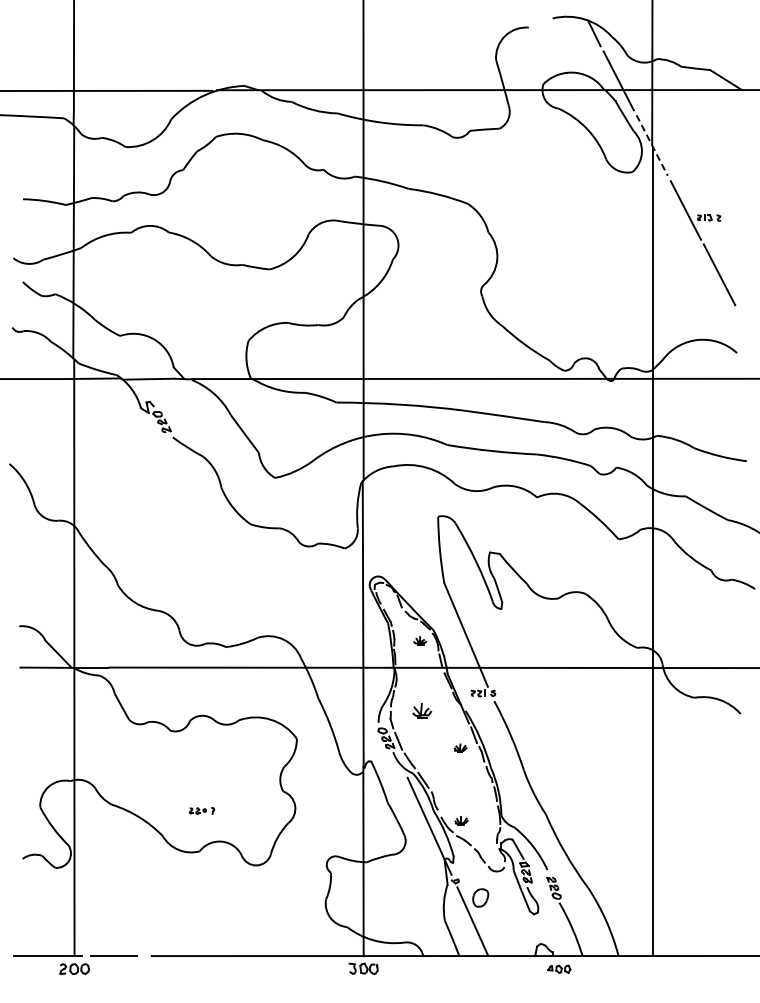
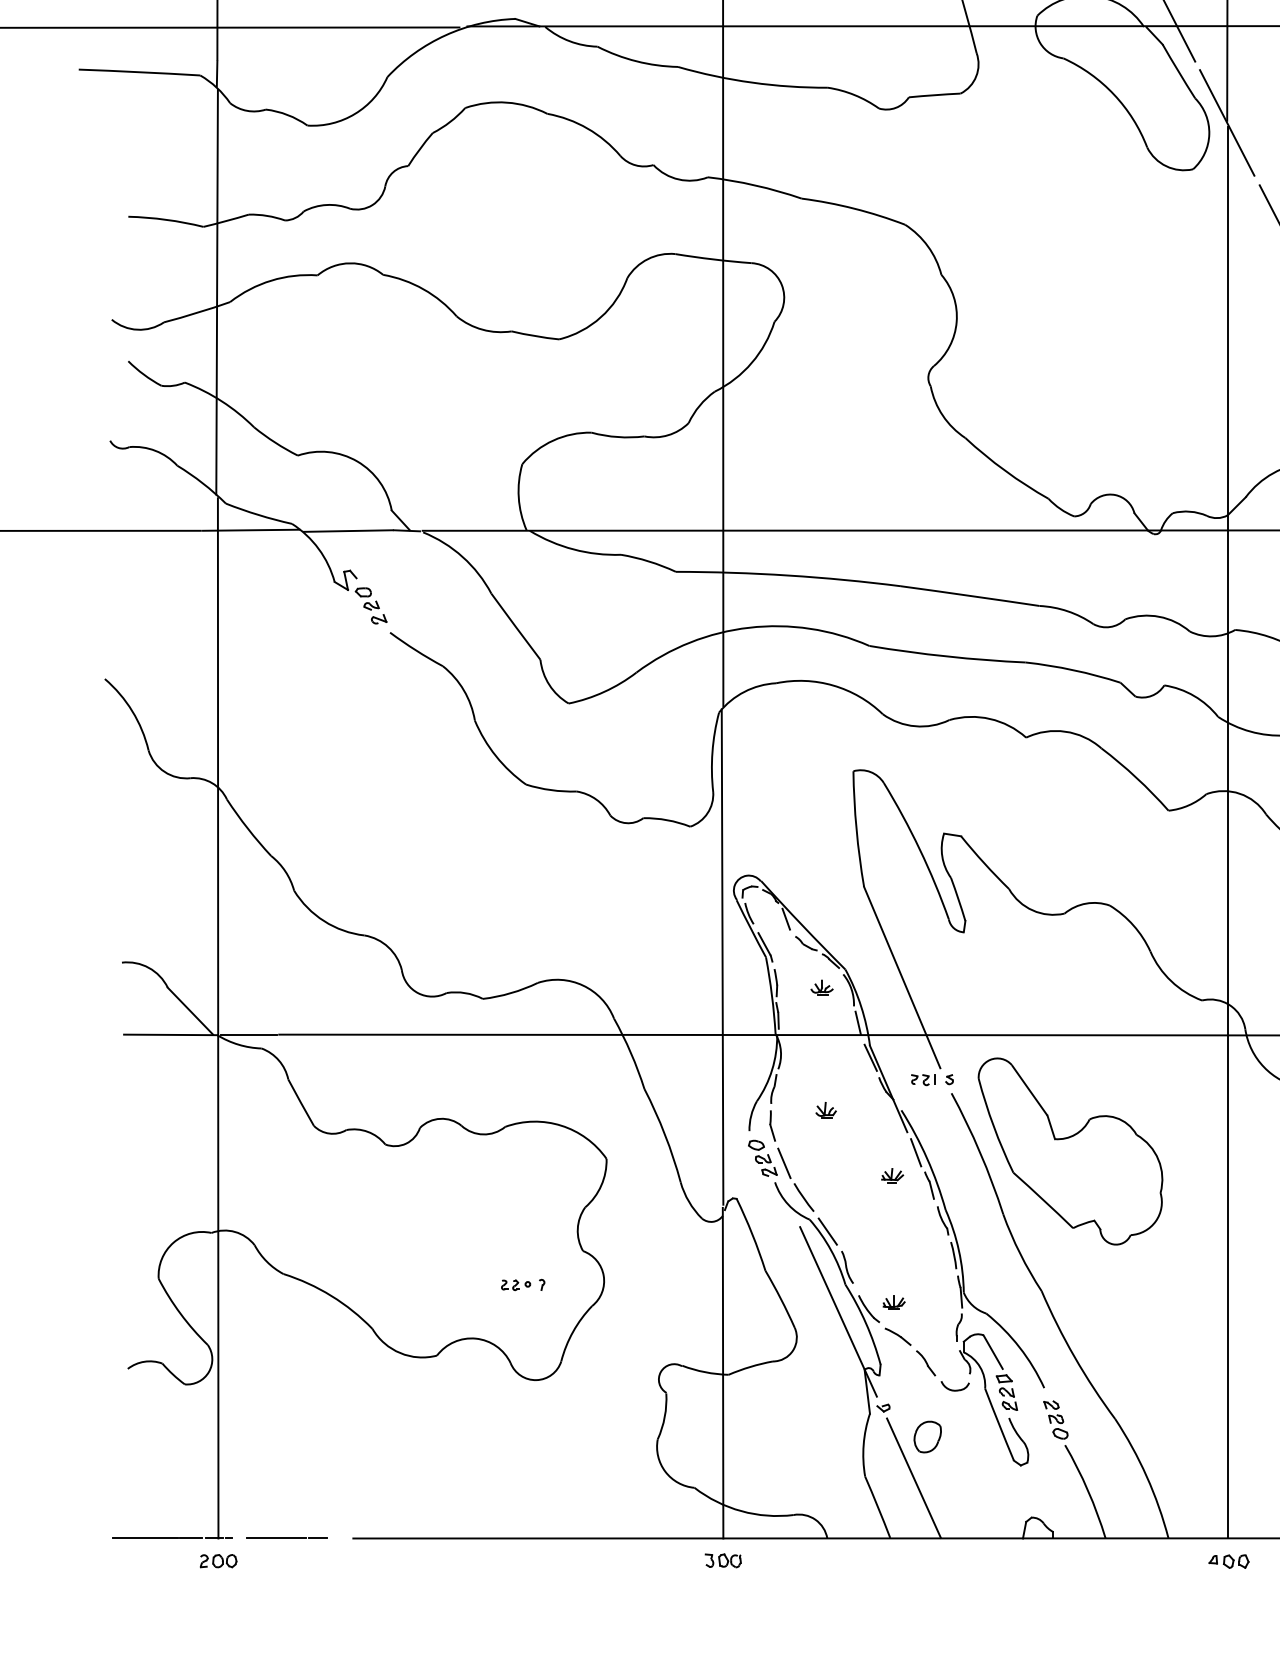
line: (652, 145) -> (1227, 122), dashed -> solid
part: (422, 710) -> (826, 1109), size x0.62
part: (562, 734) -> (1070, 1151), added
part: (202, 810) -> (523, 1284), moved
part: (74, 968) -> (218, 1560), size x0.71
part: (363, 968) -> (723, 1560), size x0.71
part: (559, 968) -> (1229, 1560), moved

